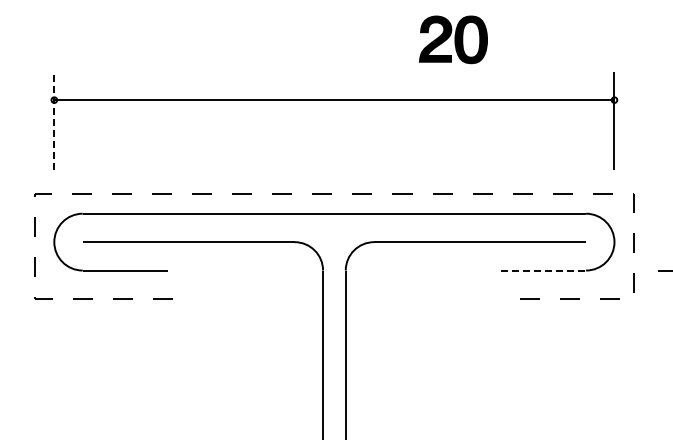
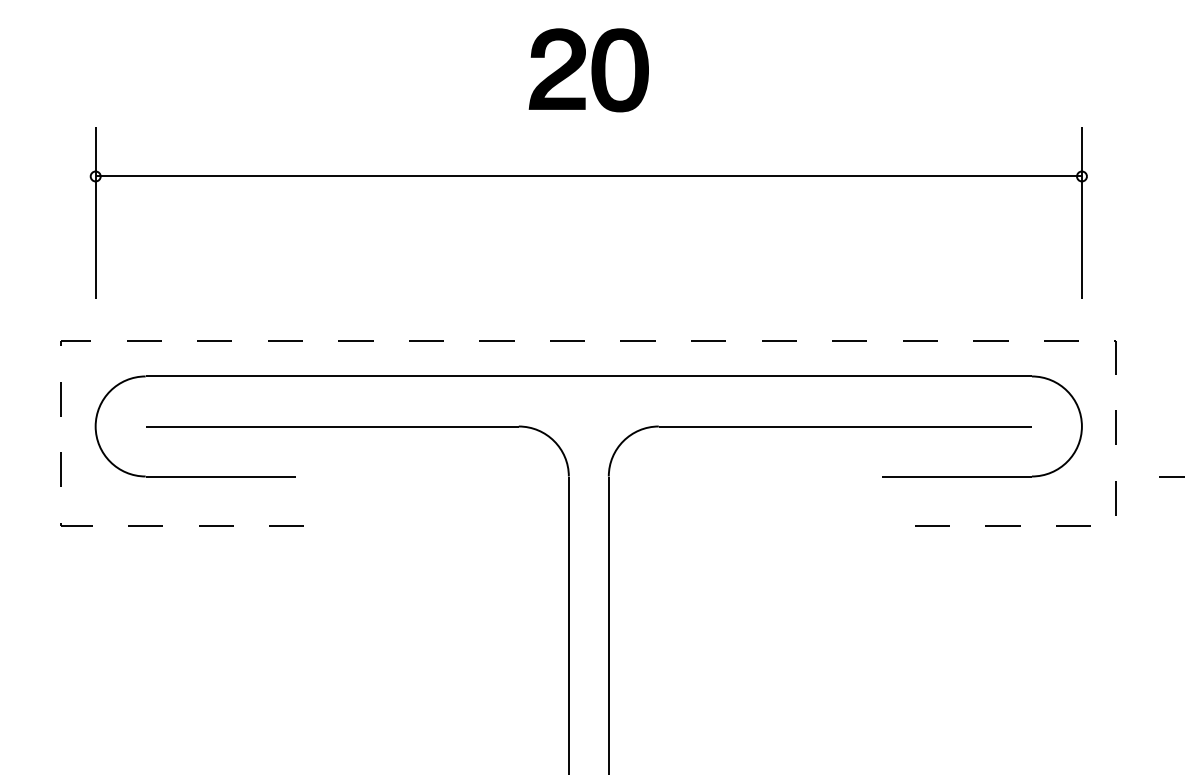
part: (453, 39) -> (588, 69), moved
line: (54, 120) -> (95, 212), dashed -> solid
line: (543, 270) -> (956, 476), dashed -> solid

